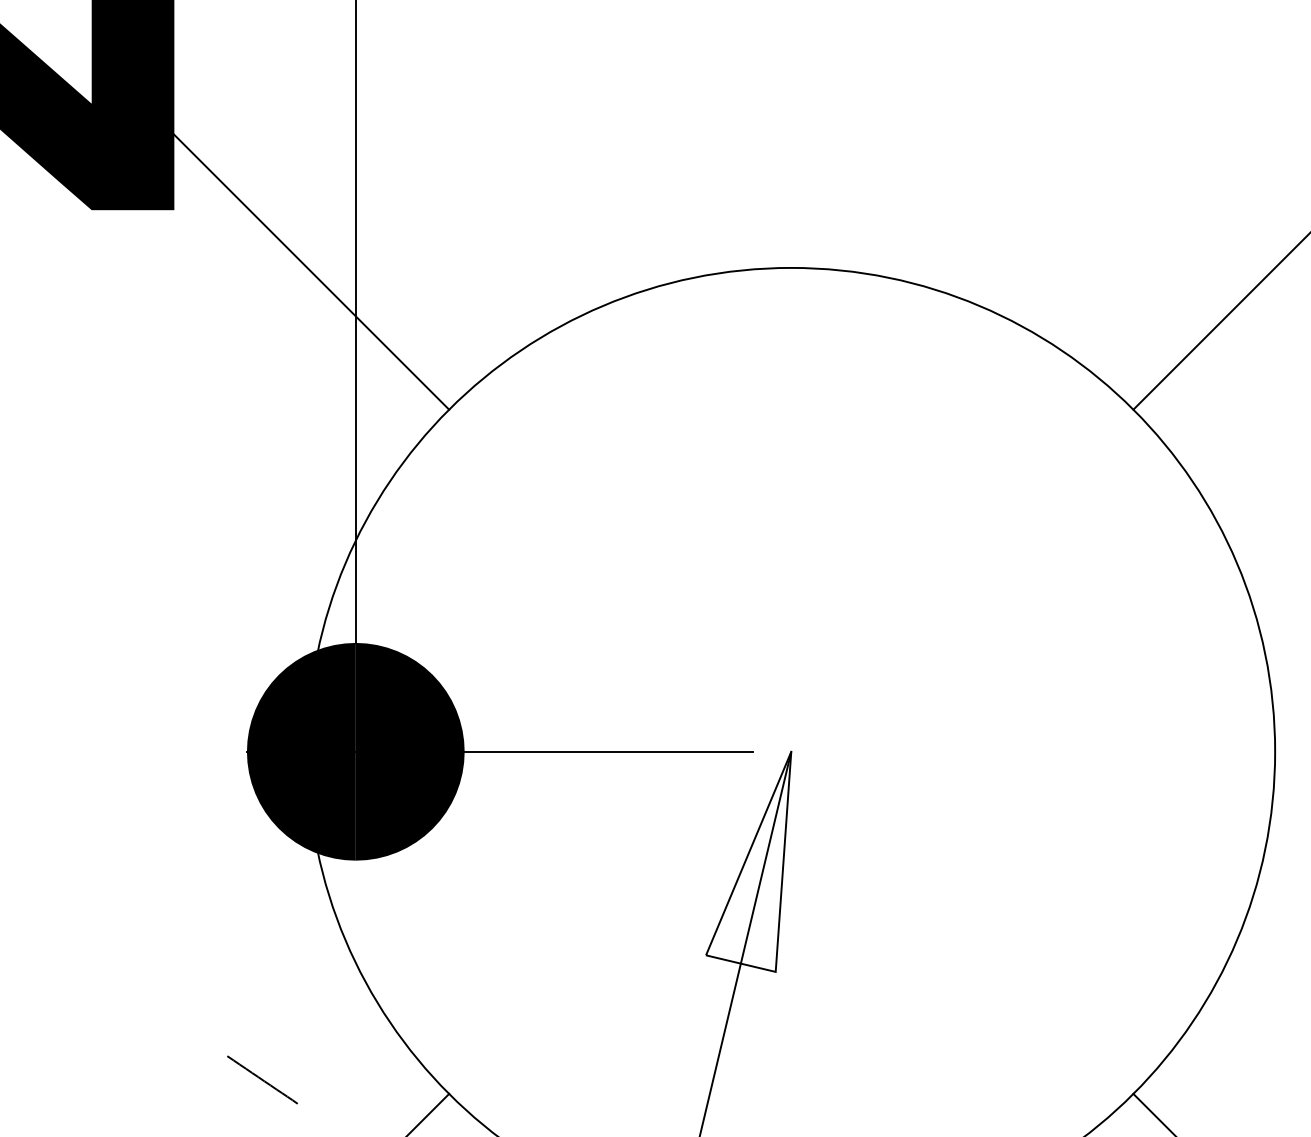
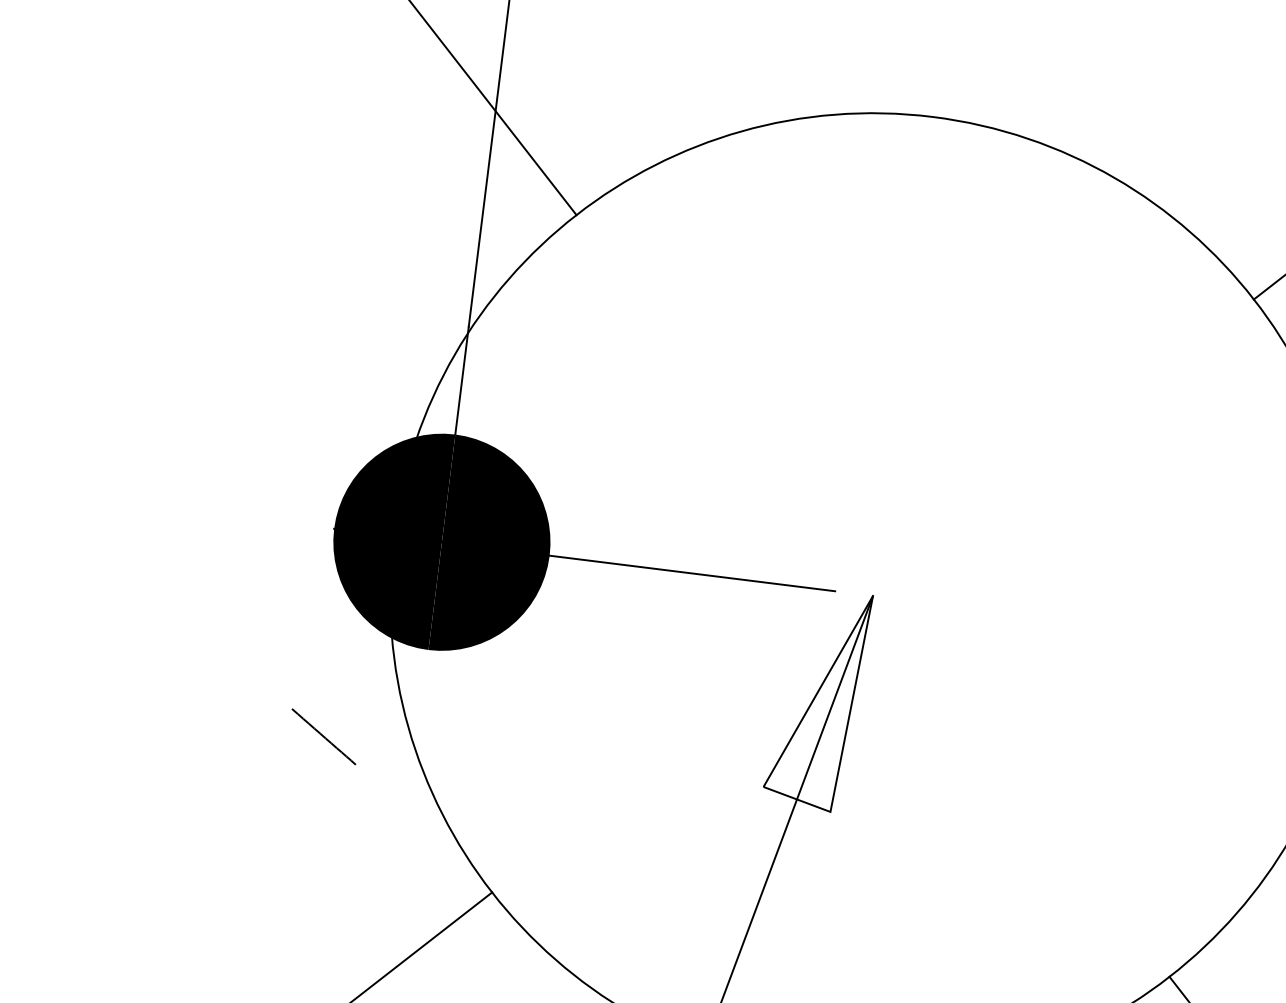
line: (262, 1079) -> (323, 736), moved

